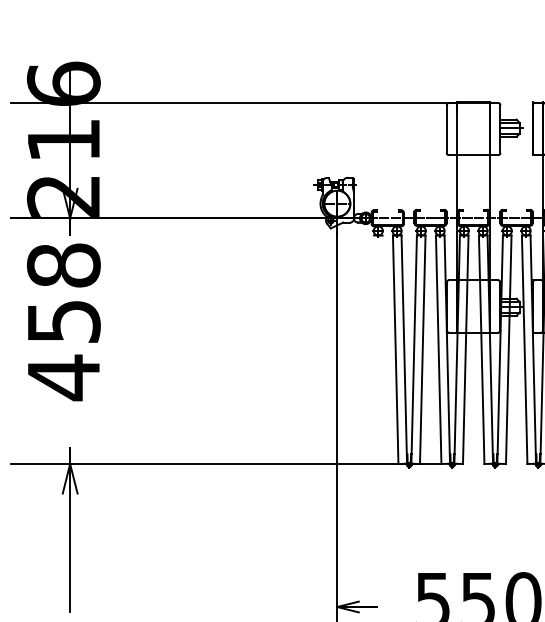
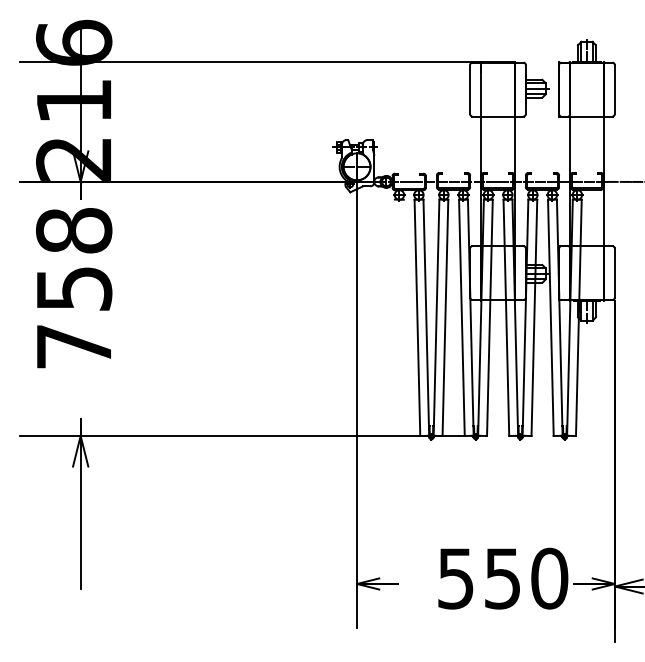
text: (63, 377) -> (73, 346), 458 -> 758

